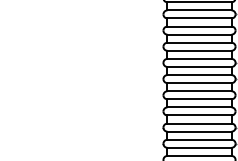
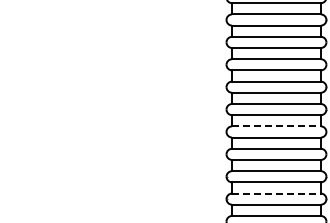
line: (199, 91) -> (276, 126), solid -> dashed
line: (199, 139) -> (276, 193), solid -> dashed

